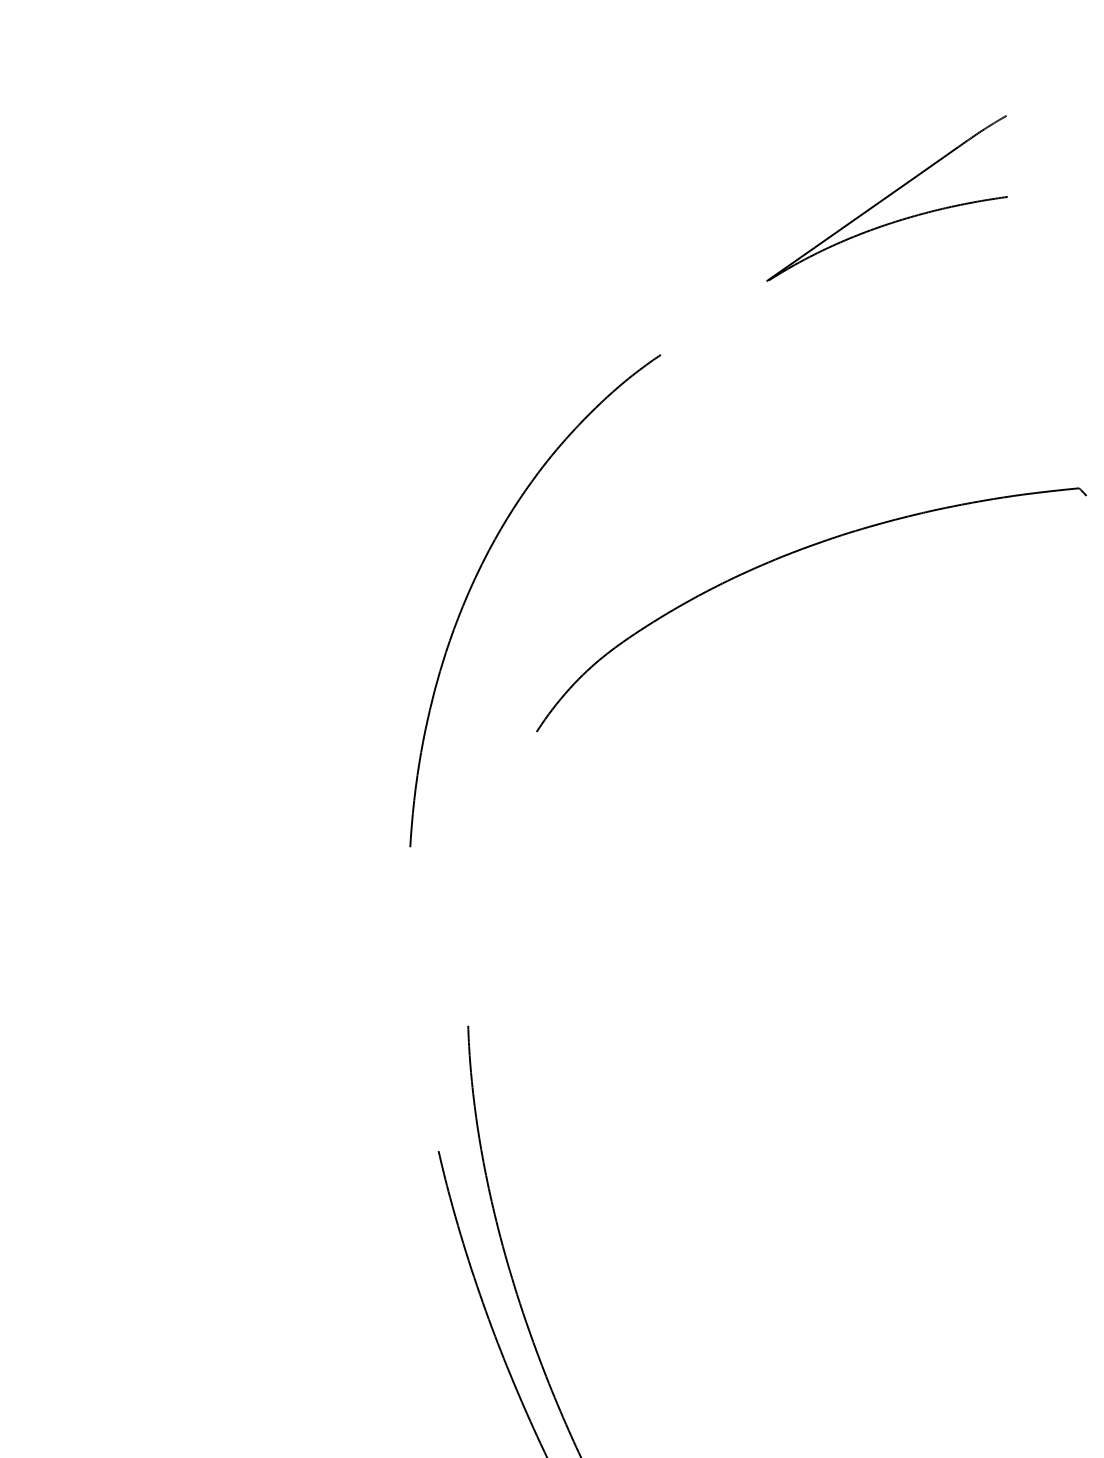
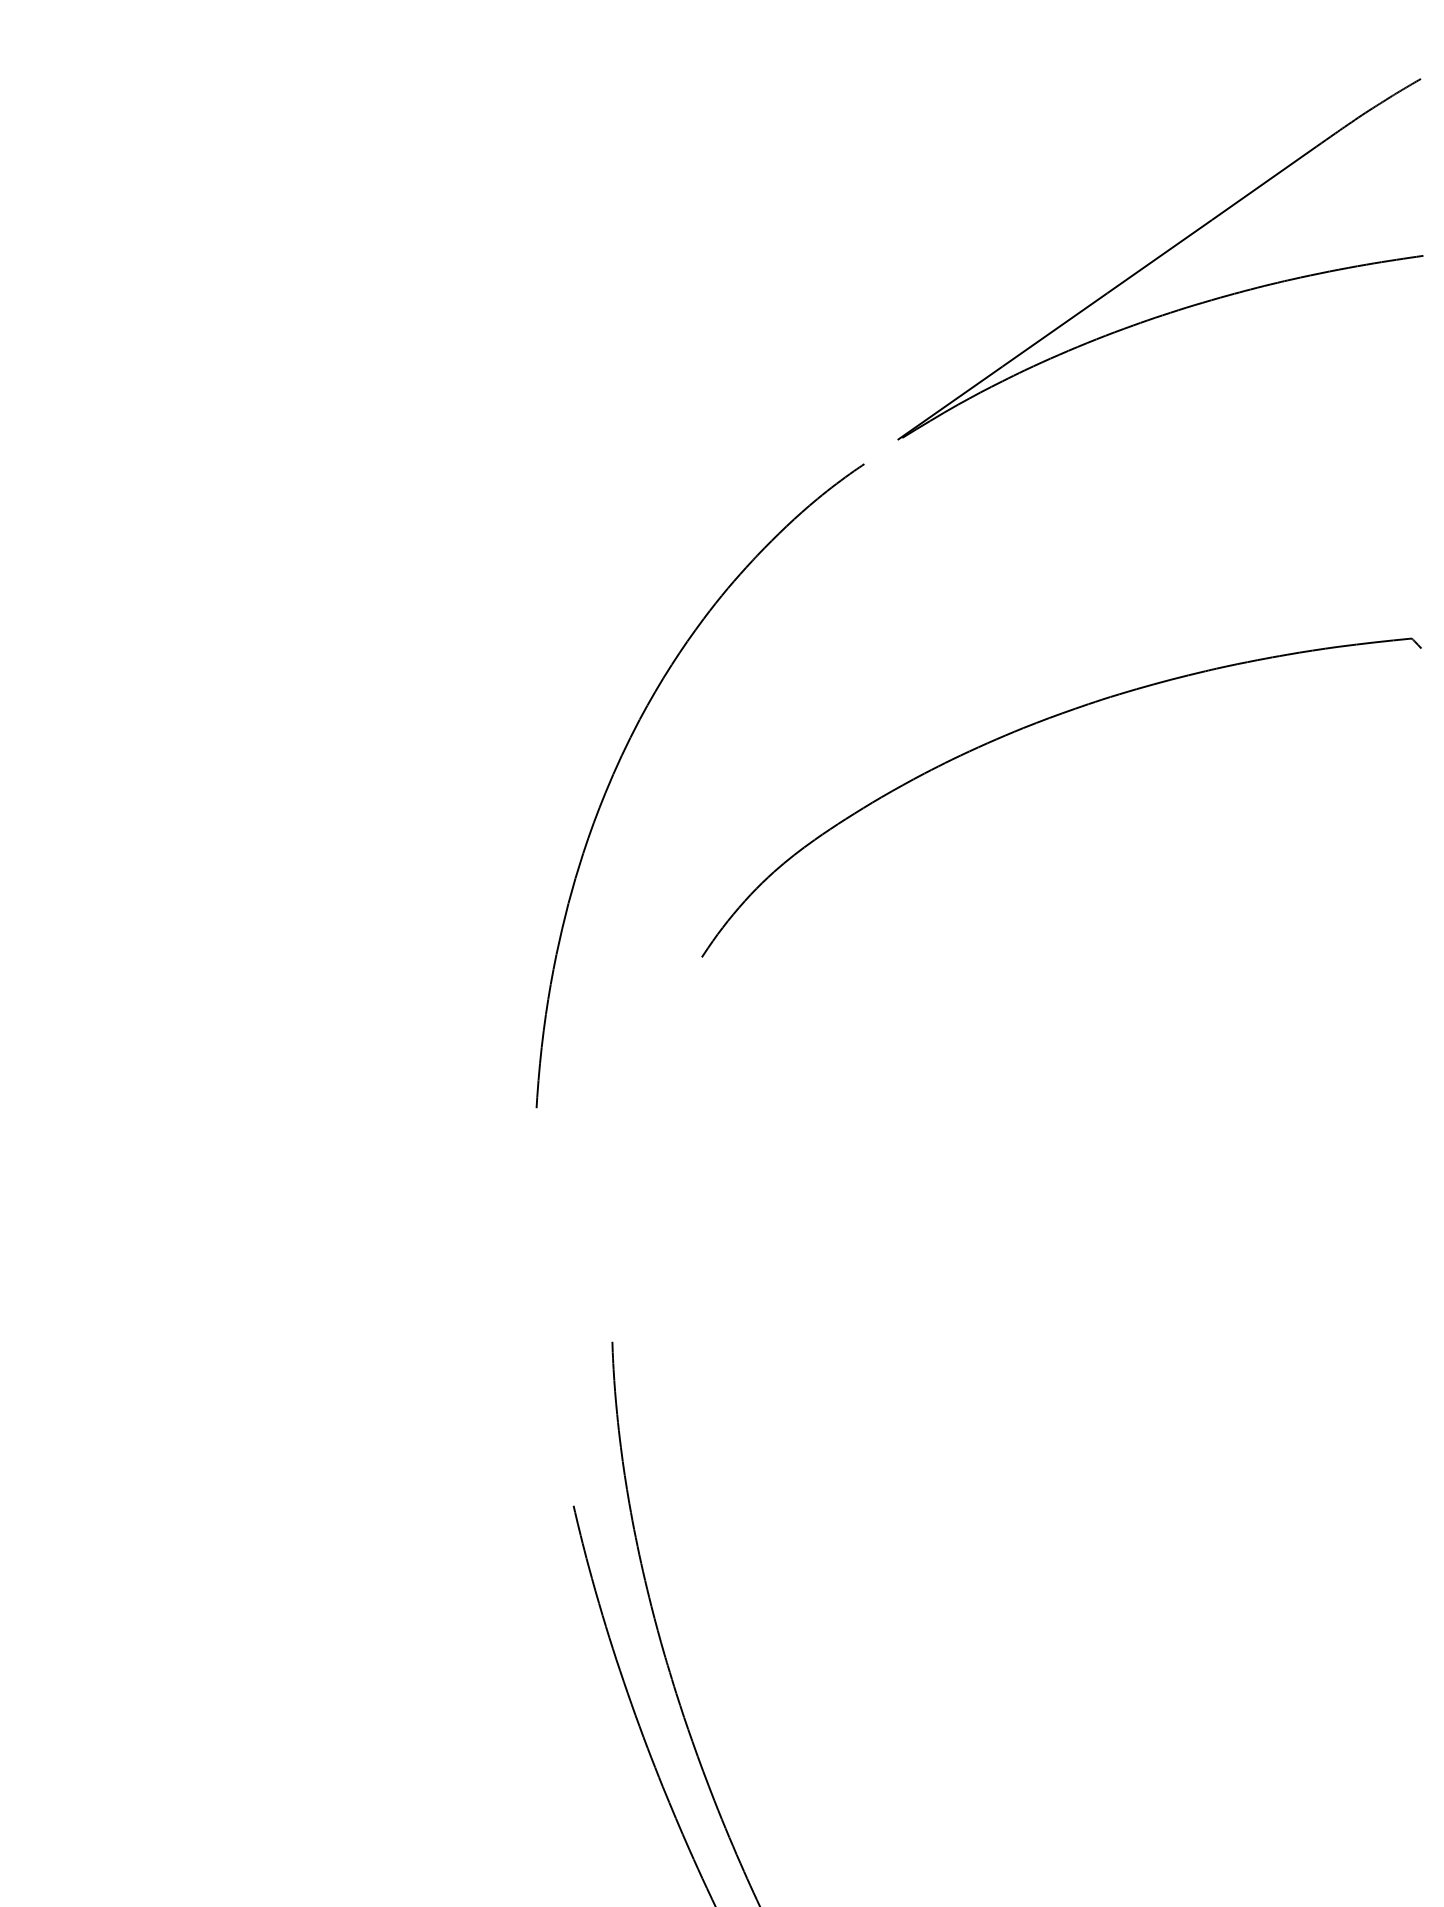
part: (887, 198) -> (1160, 259), size x1.67

